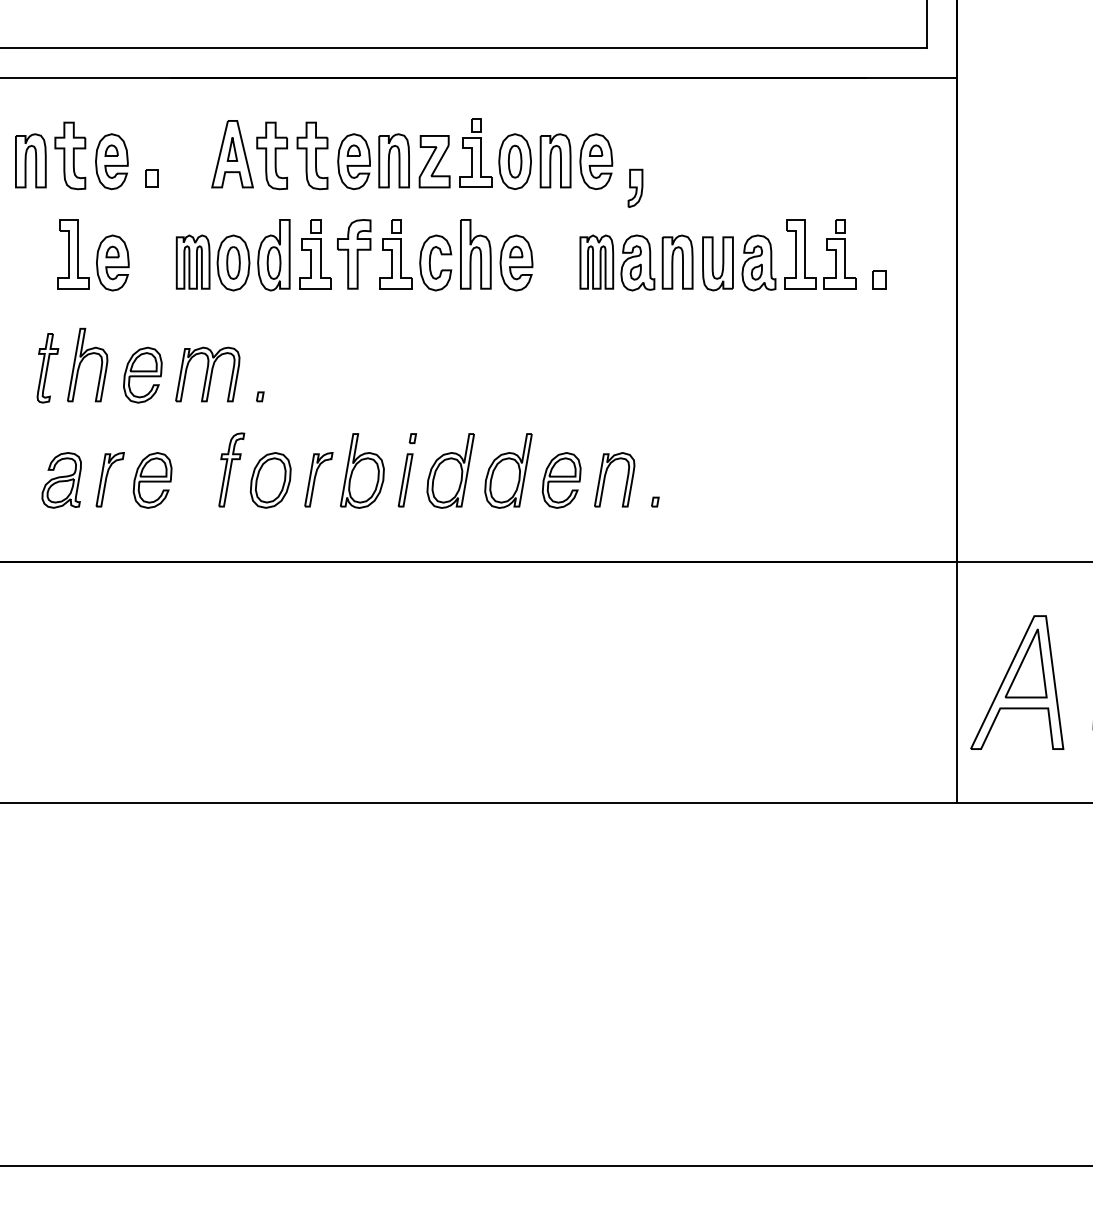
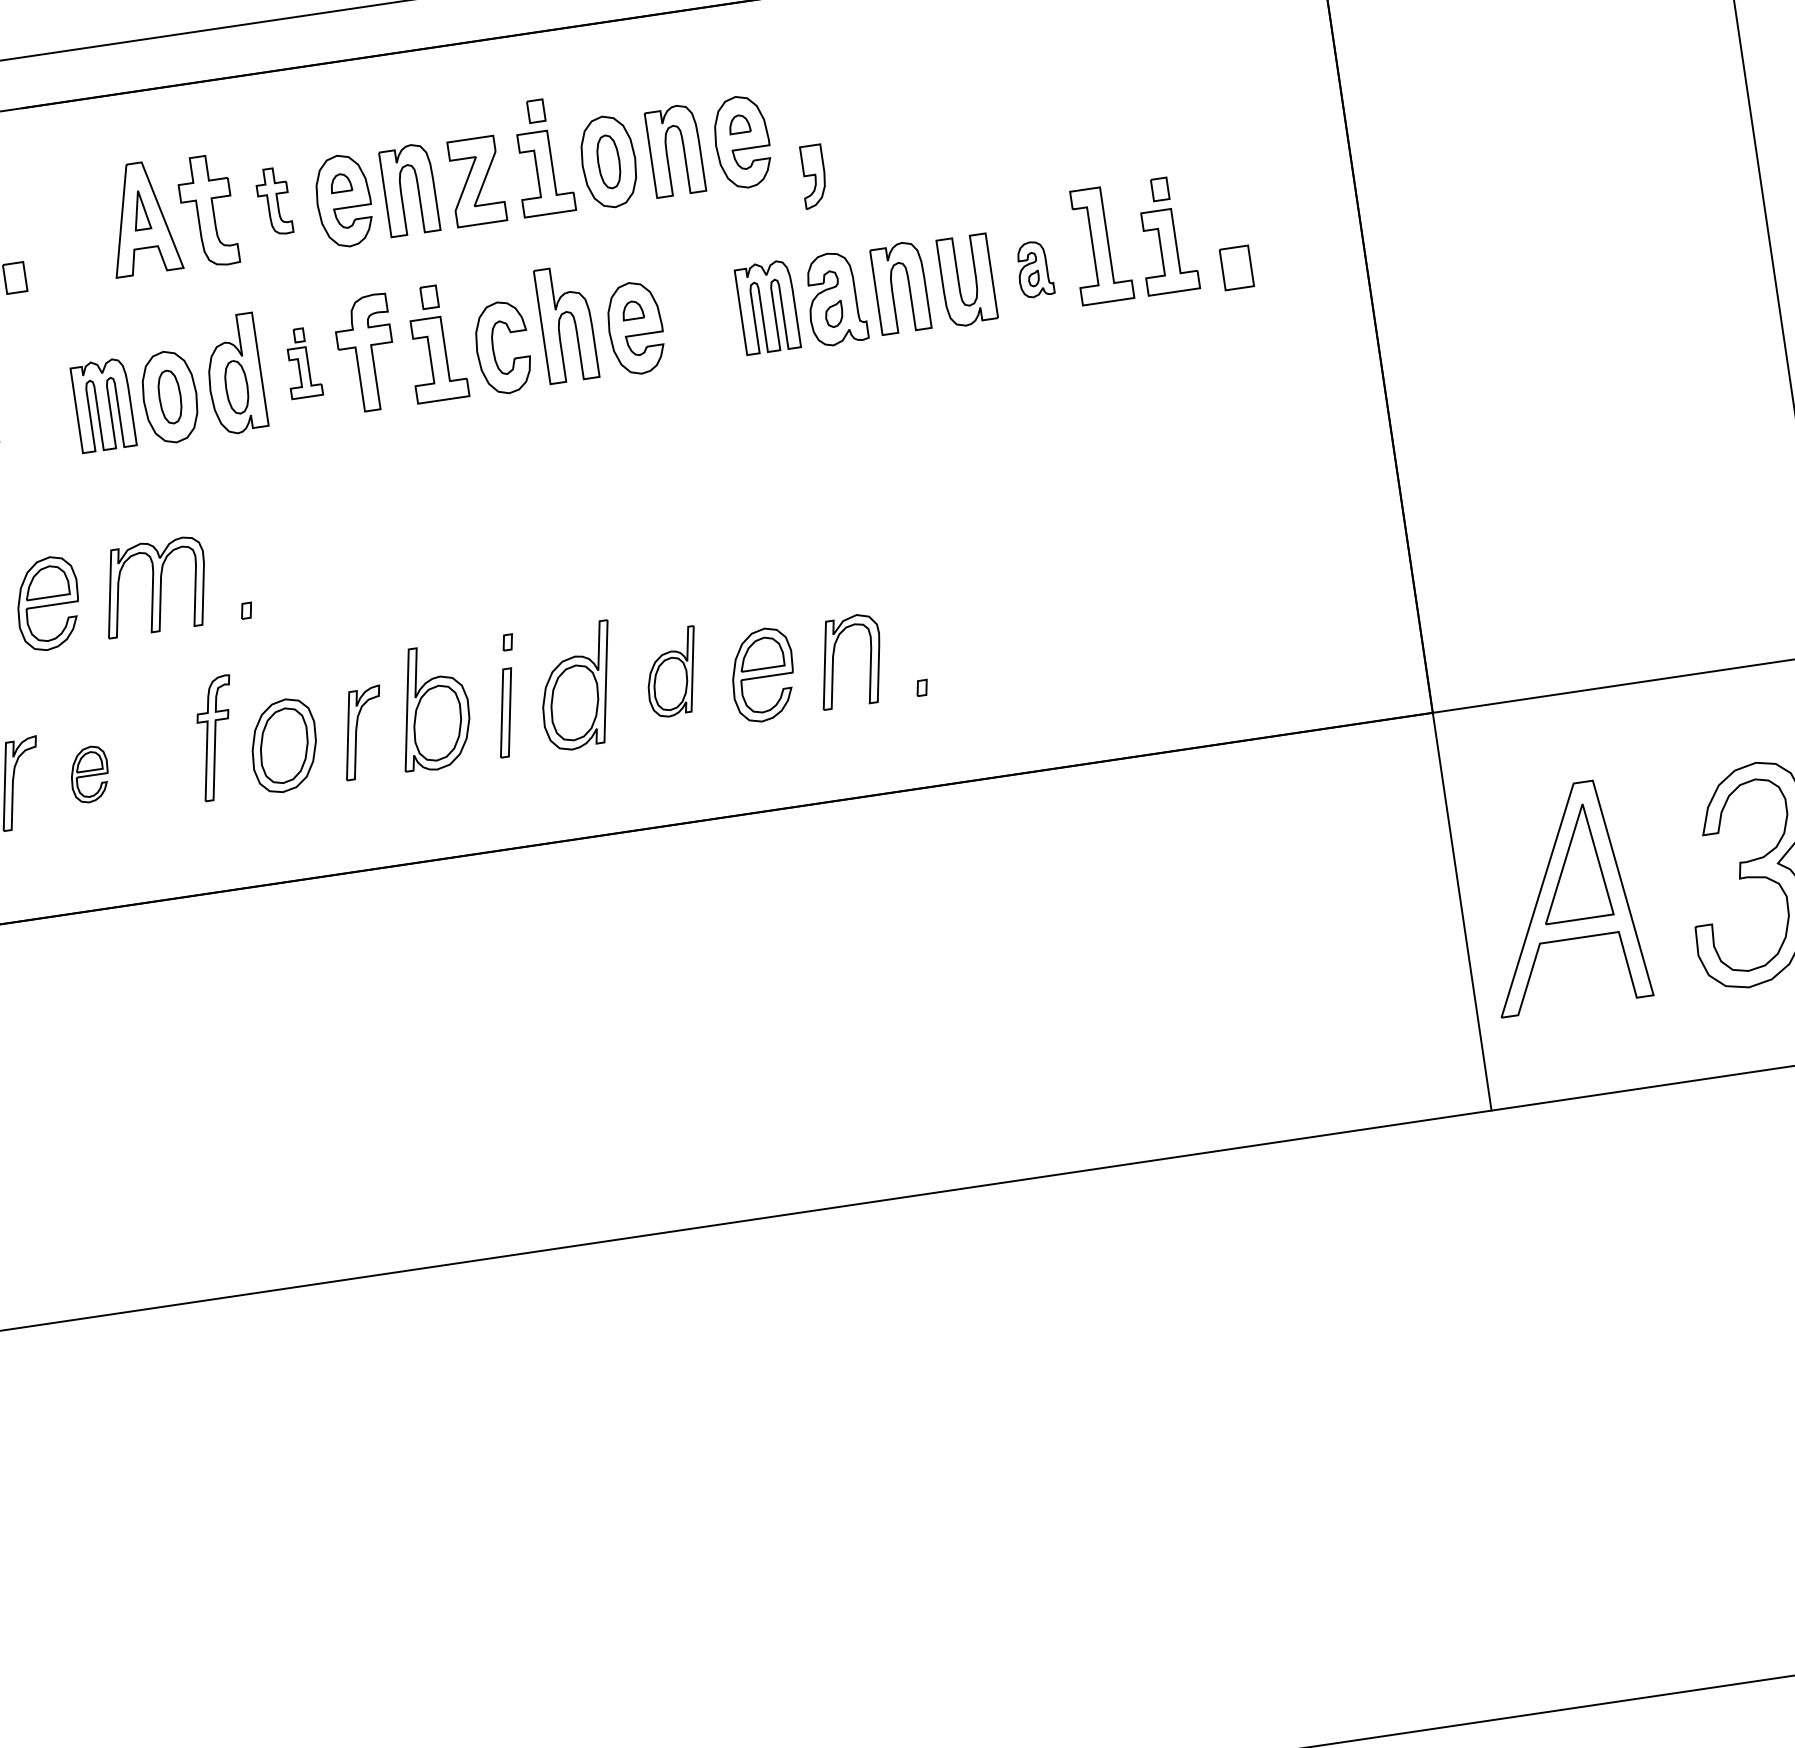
part: (312, 155) -> (273, 200), size x0.6
part: (315, 254) -> (302, 363), size x0.6
part: (758, 262) -> (1033, 268), size x0.6
part: (879, 279) -> (1237, 267), size x1.4
part: (508, 470) -> (672, 671), size x0.7
part: (152, 480) -> (89, 774), size x0.6

